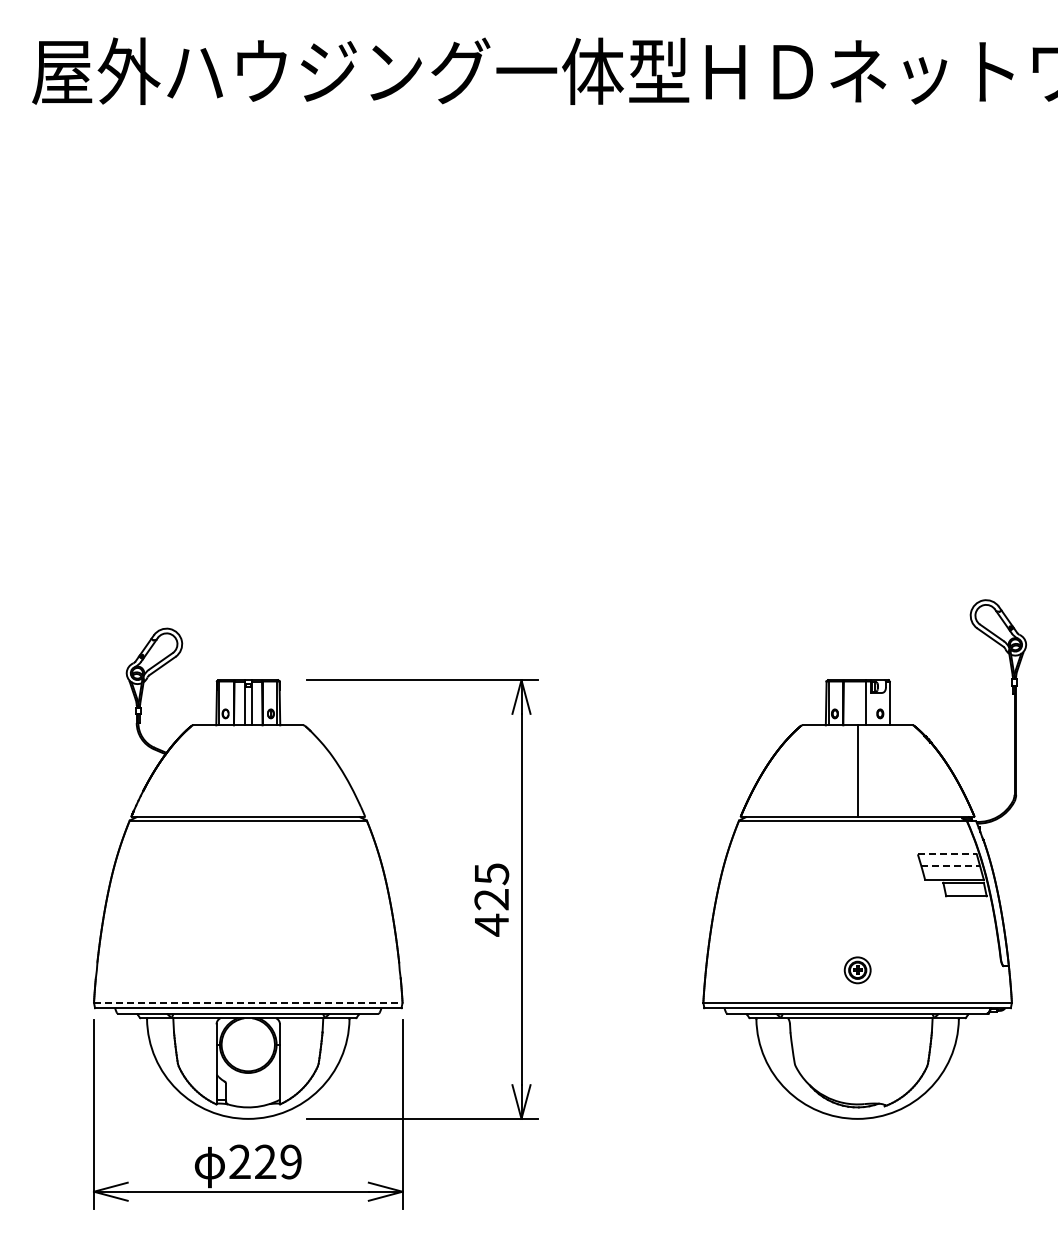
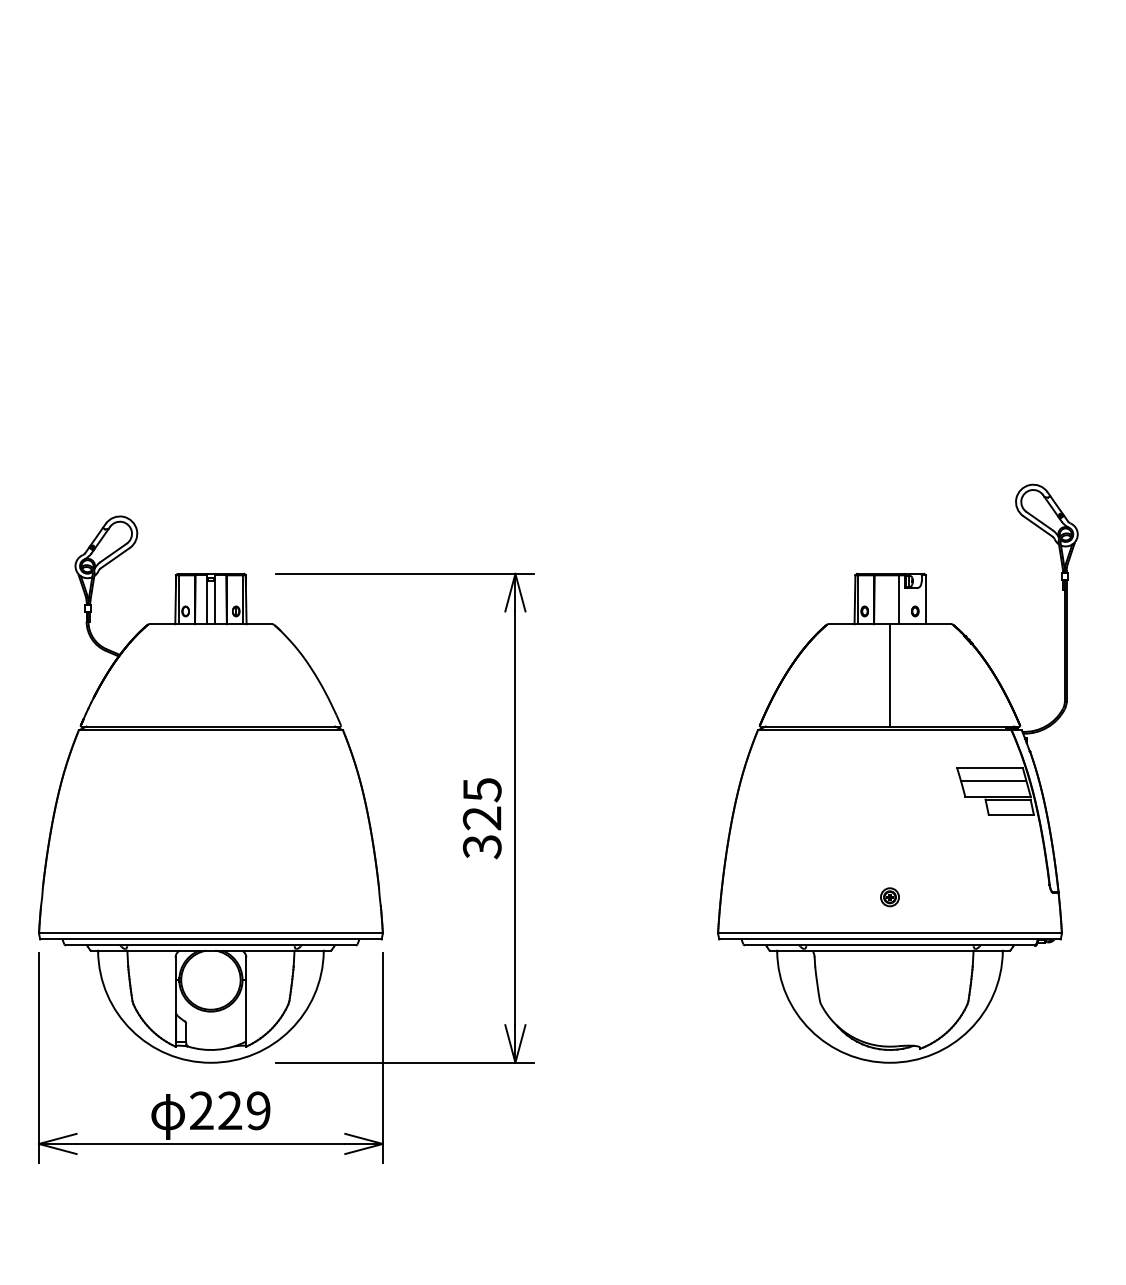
line: (947, 854) -> (990, 768), dashed -> solid
line: (951, 865) -> (994, 780), dashed -> solid
text: (491, 924) -> (481, 846), 425 -> 325
part: (857, 970) -> (889, 897), size x0.62
line: (248, 1002) -> (211, 933), dashed -> solid

